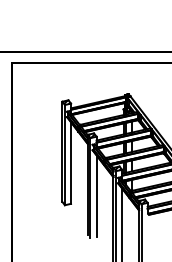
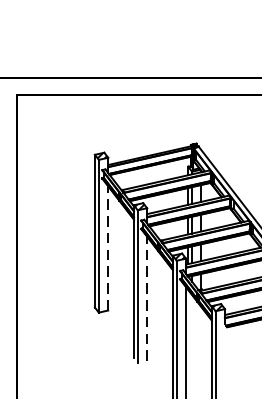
line: (71, 163) -> (108, 249), solid -> dashed
line: (96, 196) -> (147, 299), solid -> dashed

